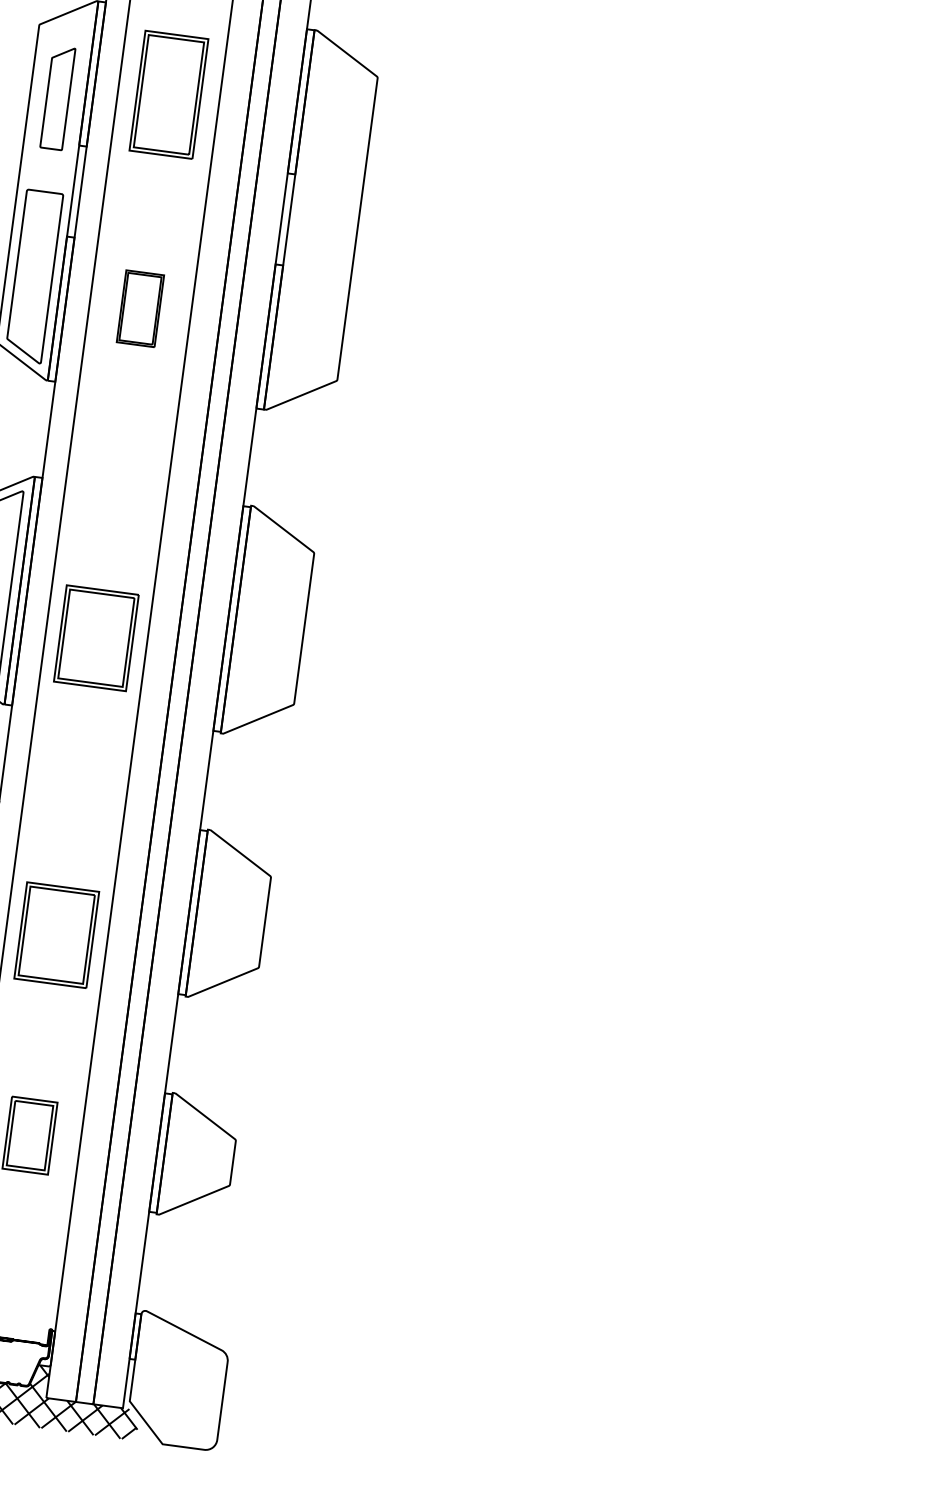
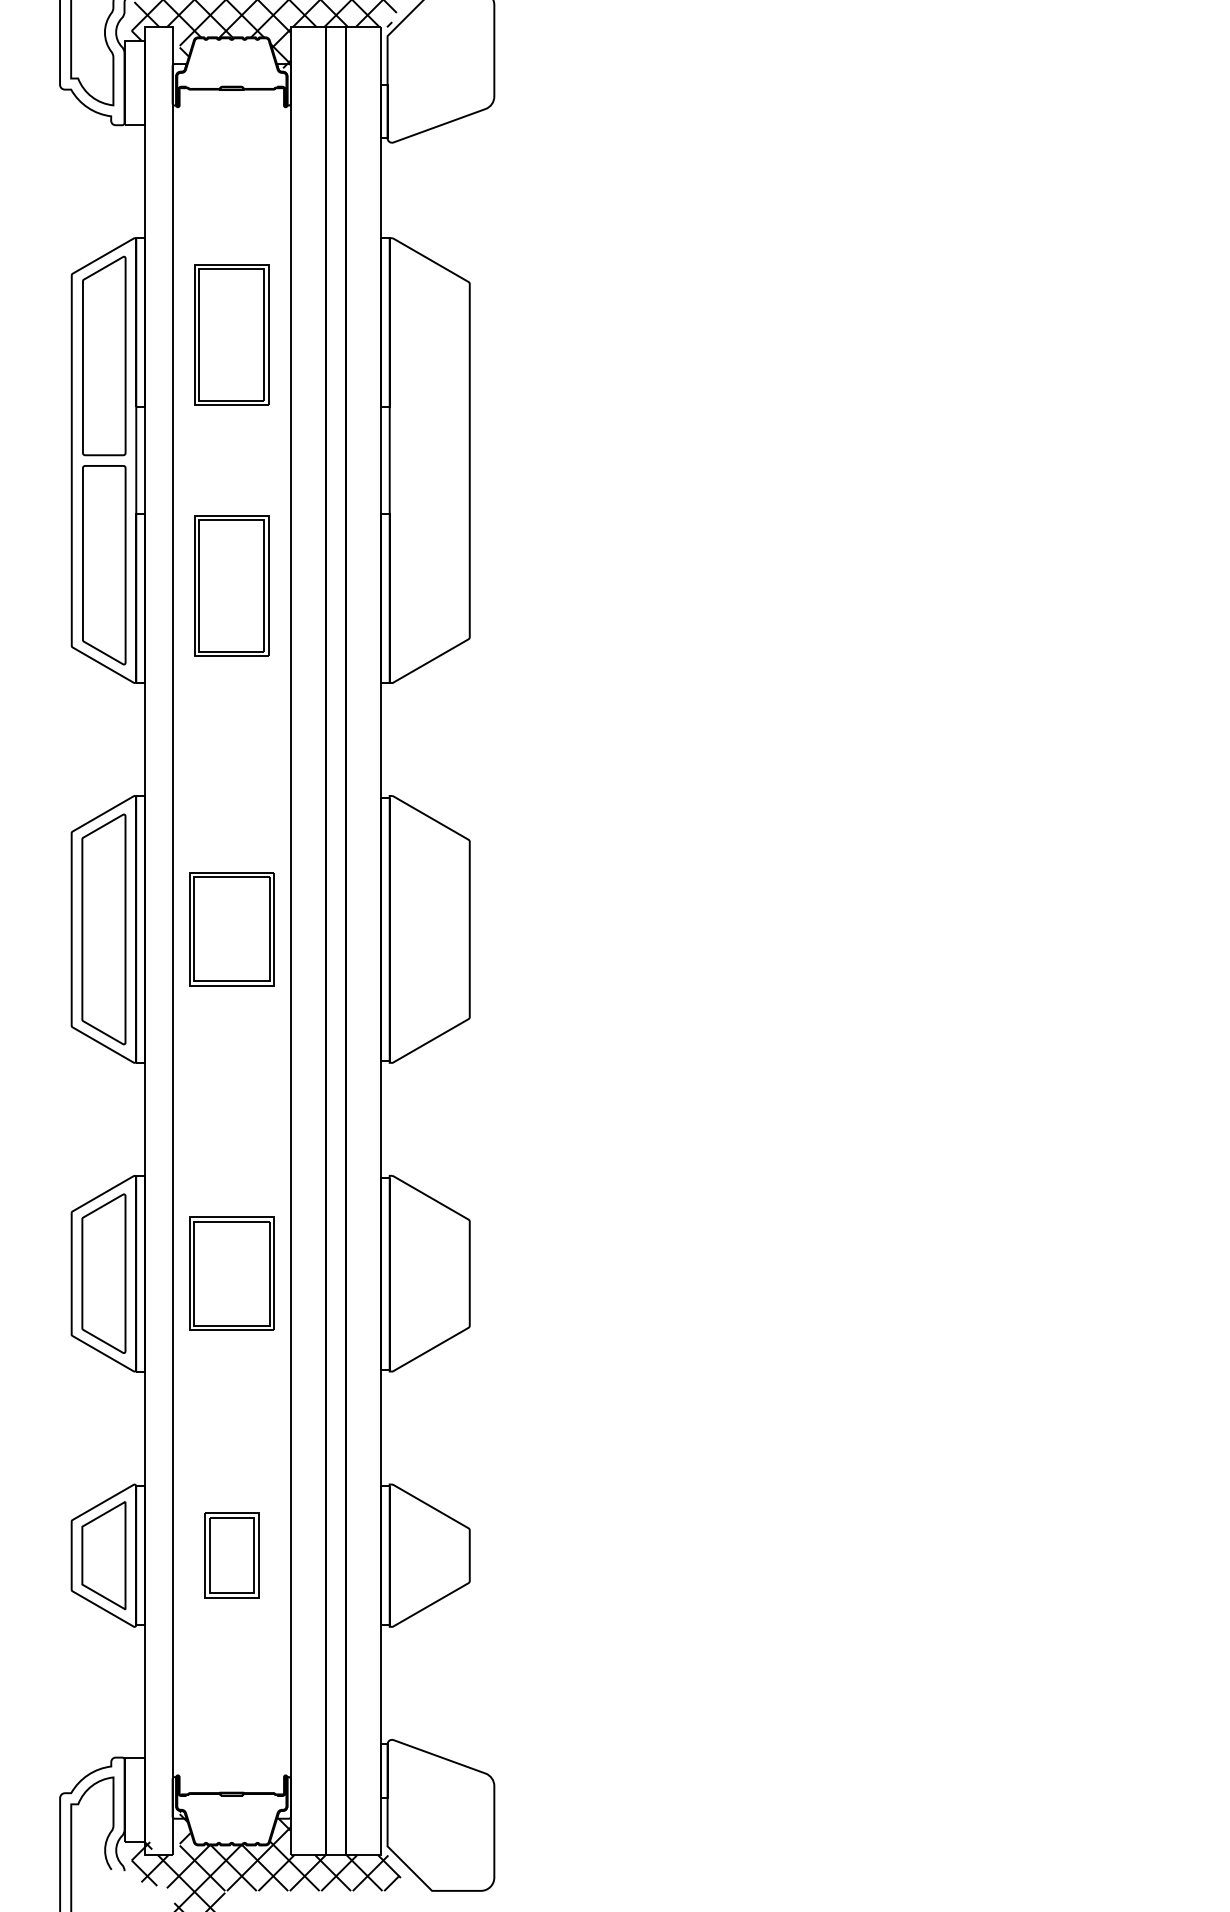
part: (58, 97) -> (104, 355), size x1.67
part: (140, 308) -> (231, 585), size x1.67
part: (96, 638) -> (231, 929), moved
part: (56, 935) -> (231, 1273), moved

